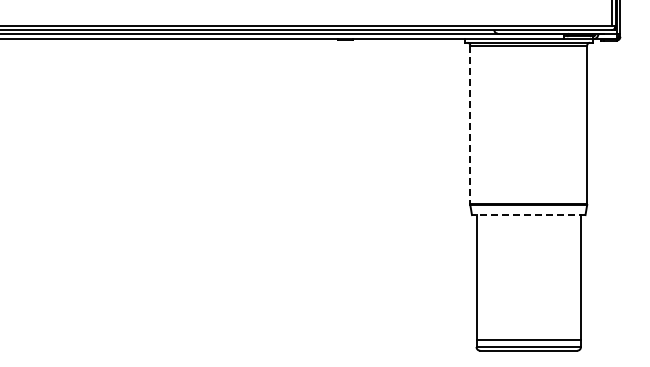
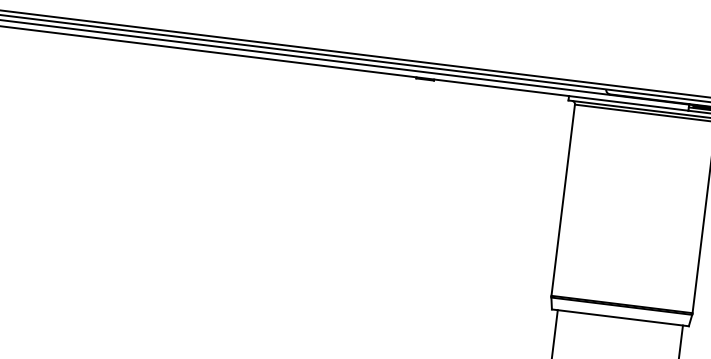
line: (470, 125) -> (563, 201), dashed -> solid
line: (528, 215) -> (620, 318), dashed -> solid

